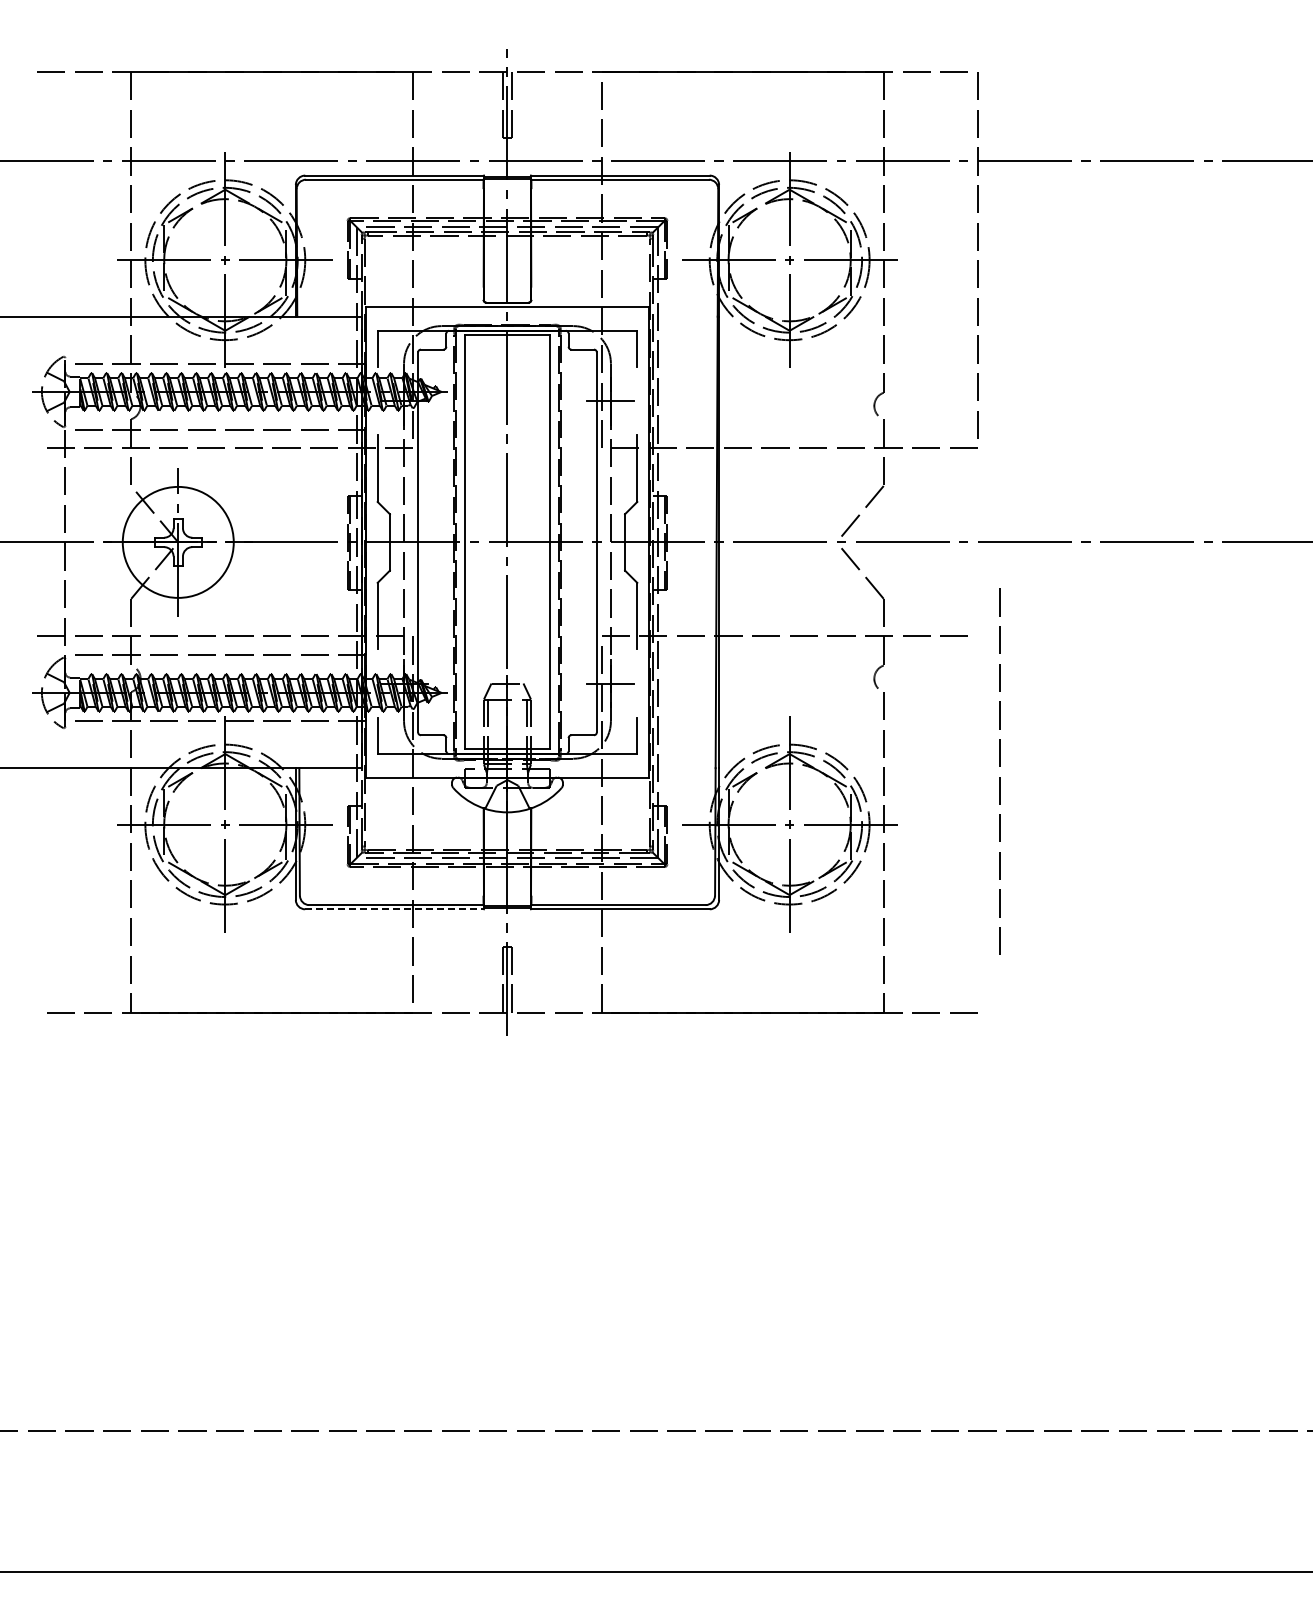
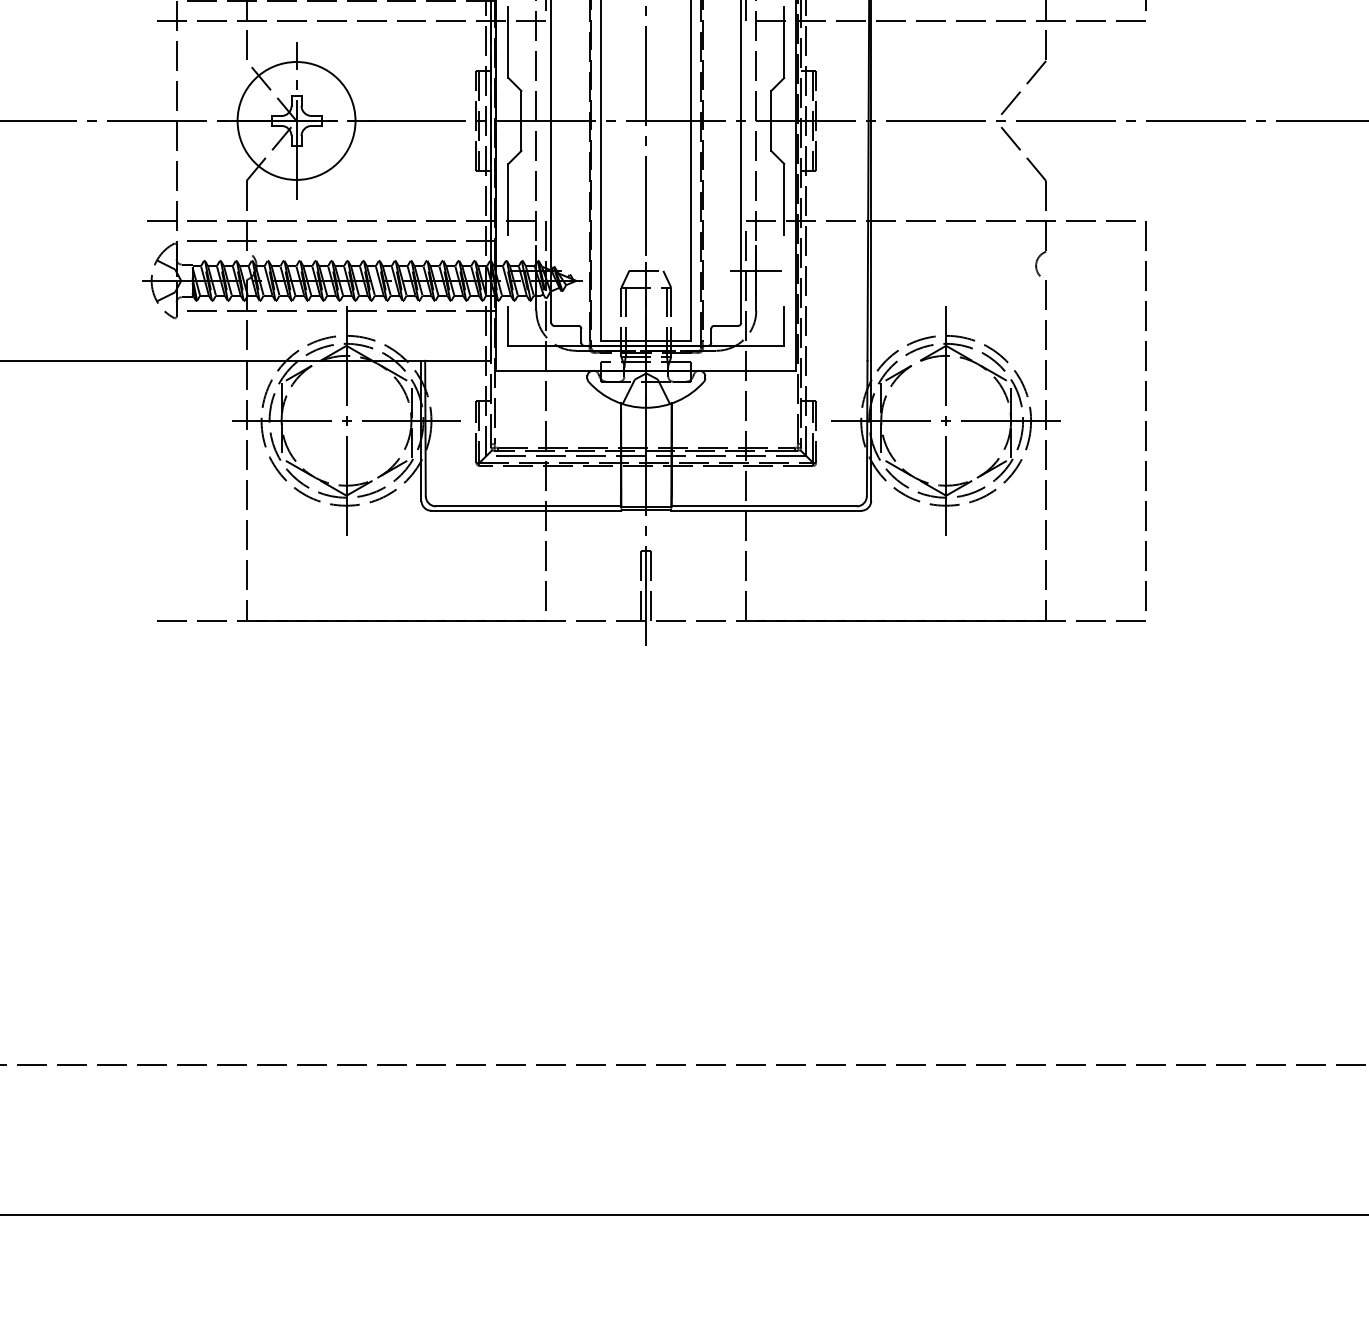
line: (999, 766) -> (1145, 410), moved
line: (395, 909) -> (527, 510), dashed -> solid

